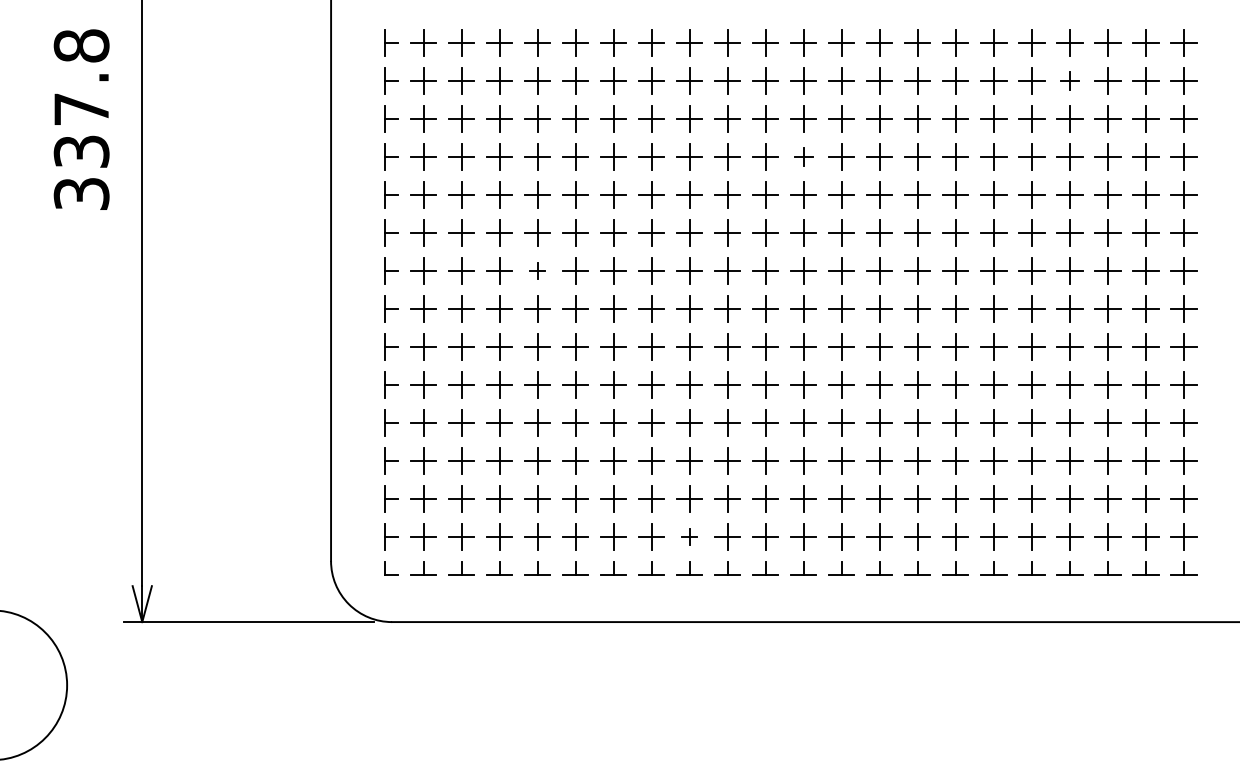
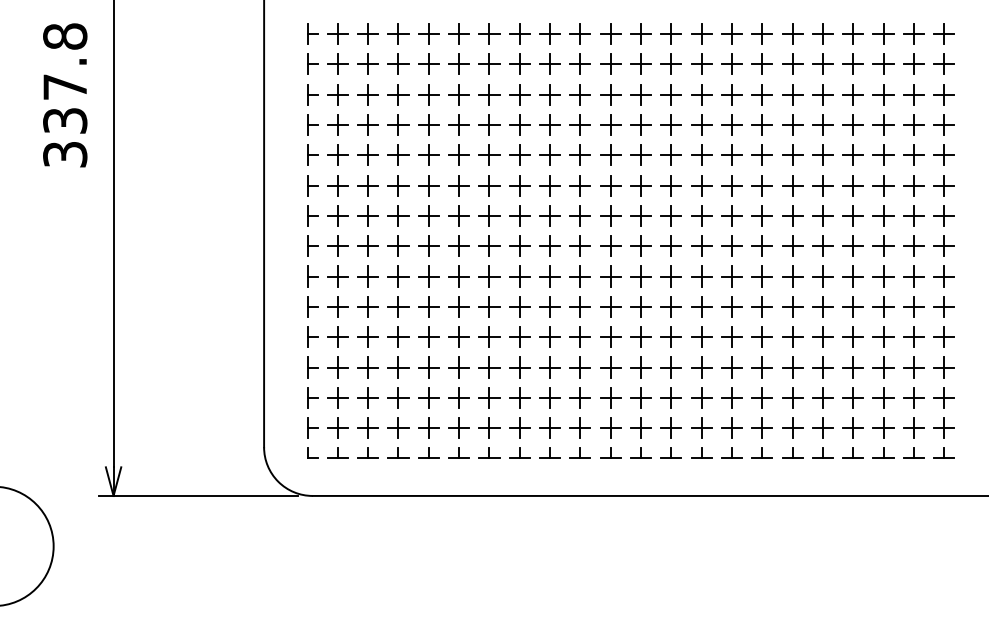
part: (1068, 79) -> (852, 63), size x1.43
part: (803, 156) -> (640, 124), size x1.43
part: (537, 270) -> (428, 215), size x1.67
part: (688, 536) -> (549, 427), size x1.67

